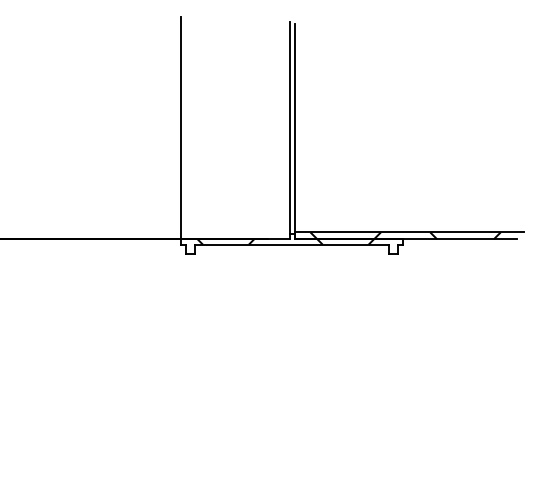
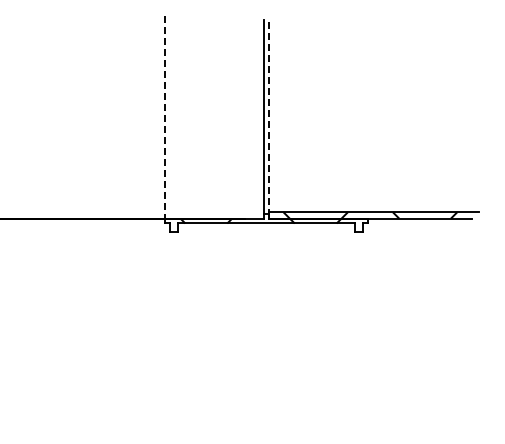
line: (181, 128) -> (165, 117), solid -> dashed
line: (295, 128) -> (269, 117), solid -> dashed

